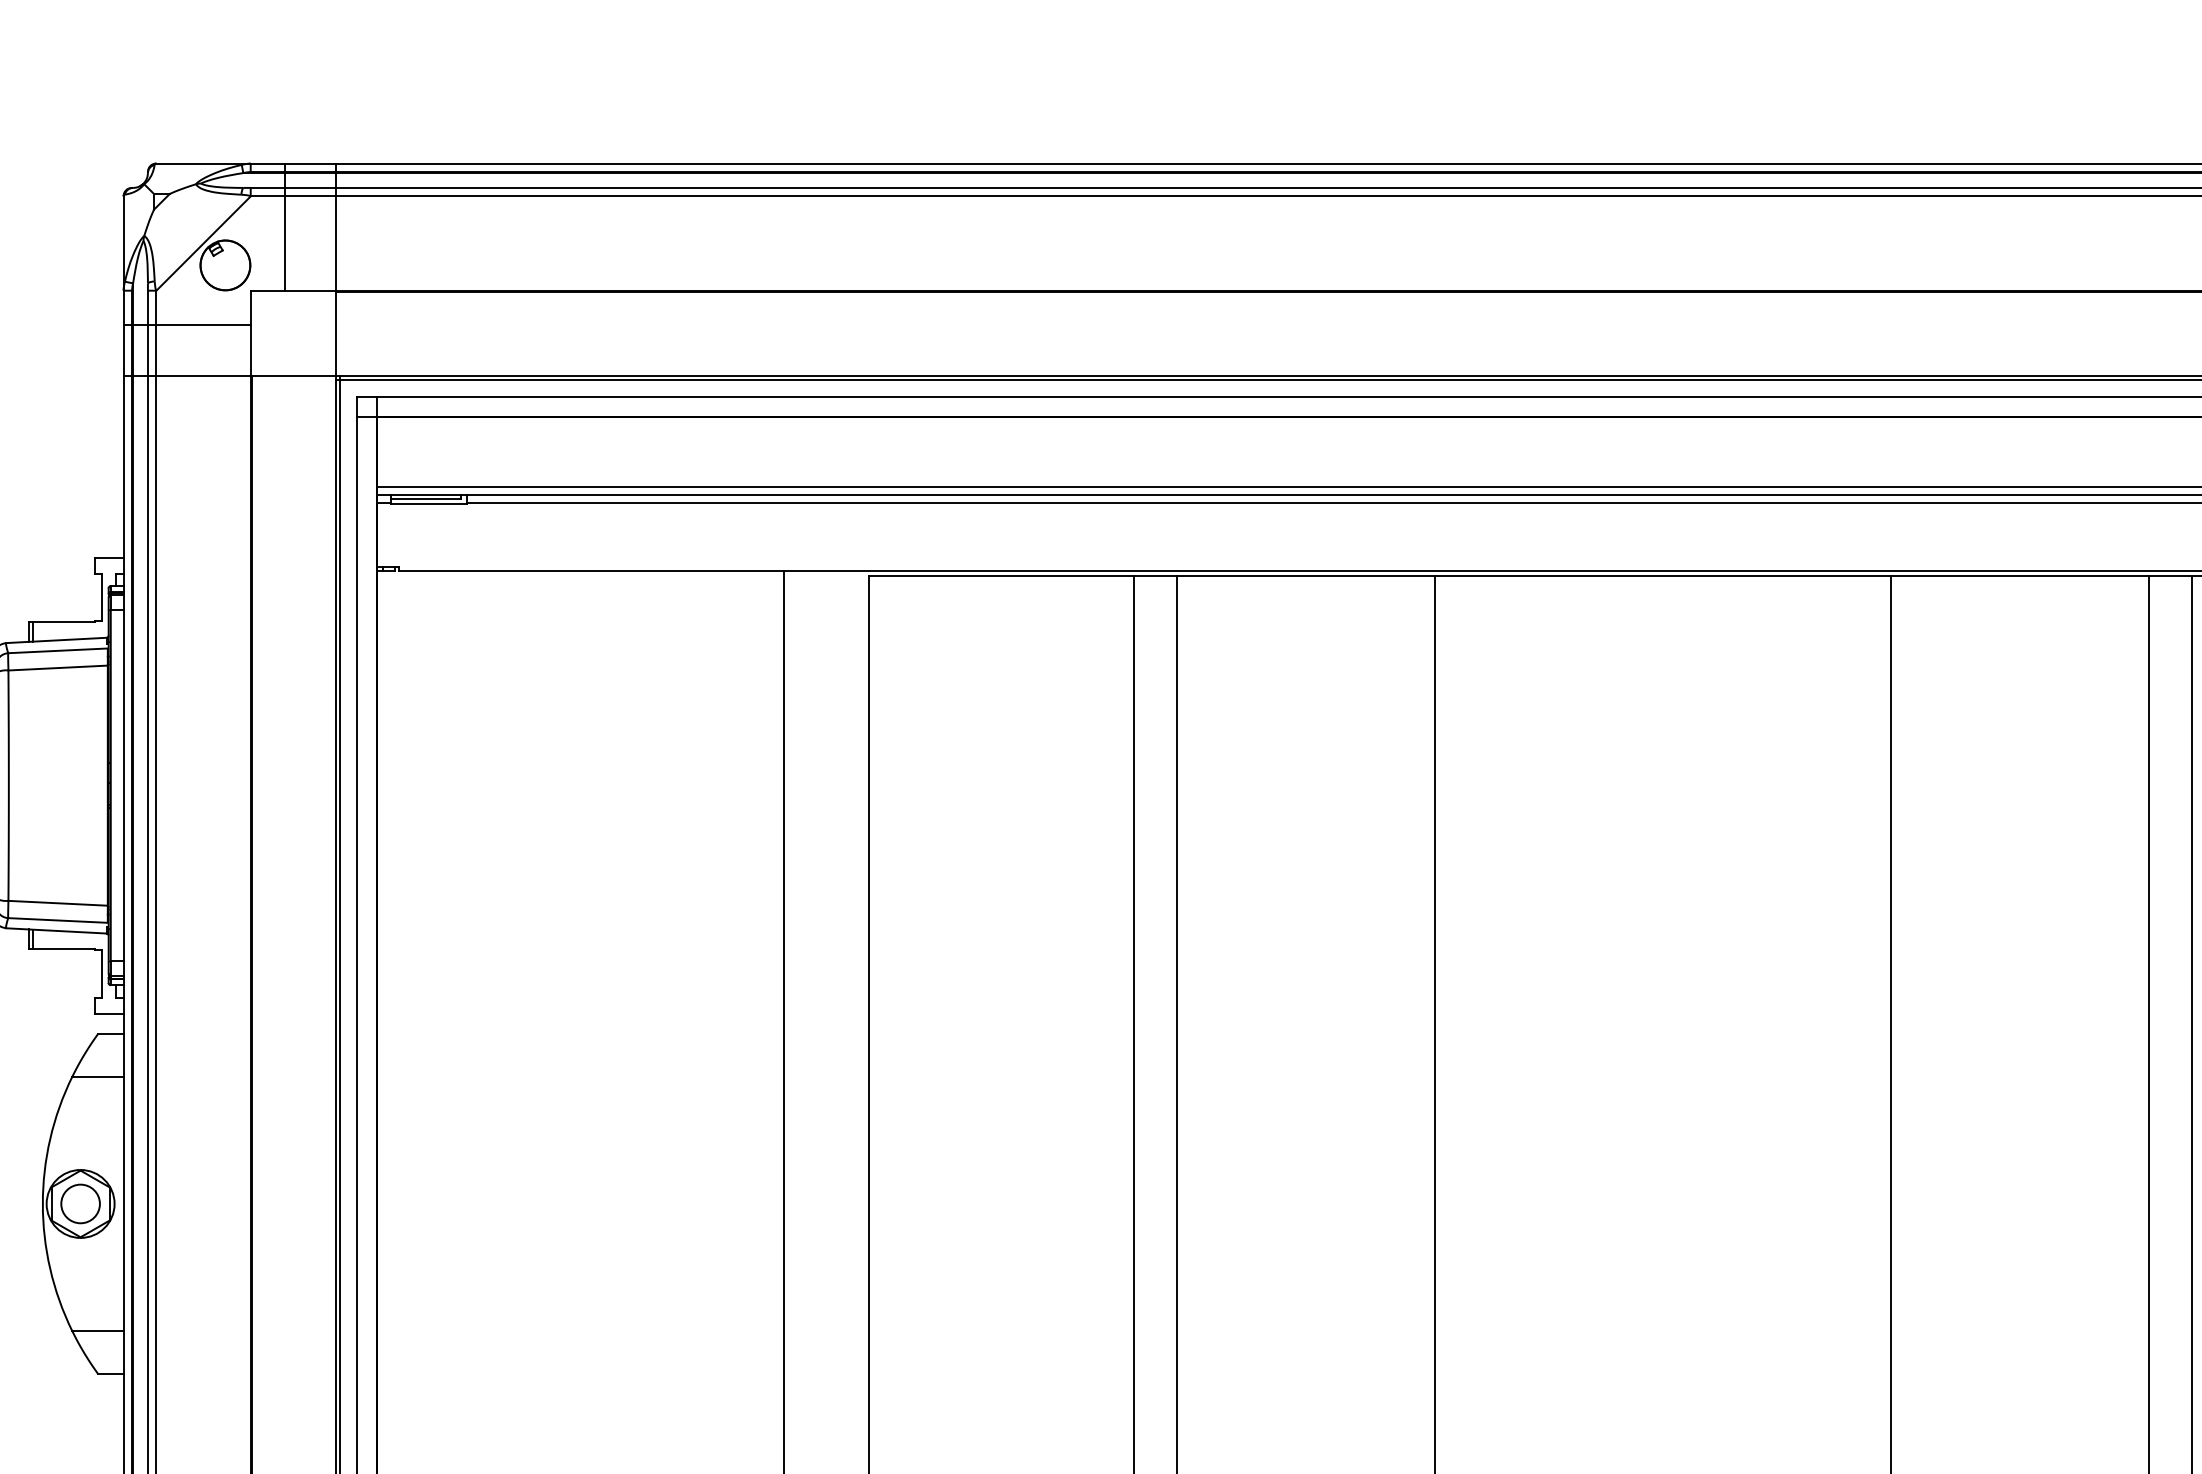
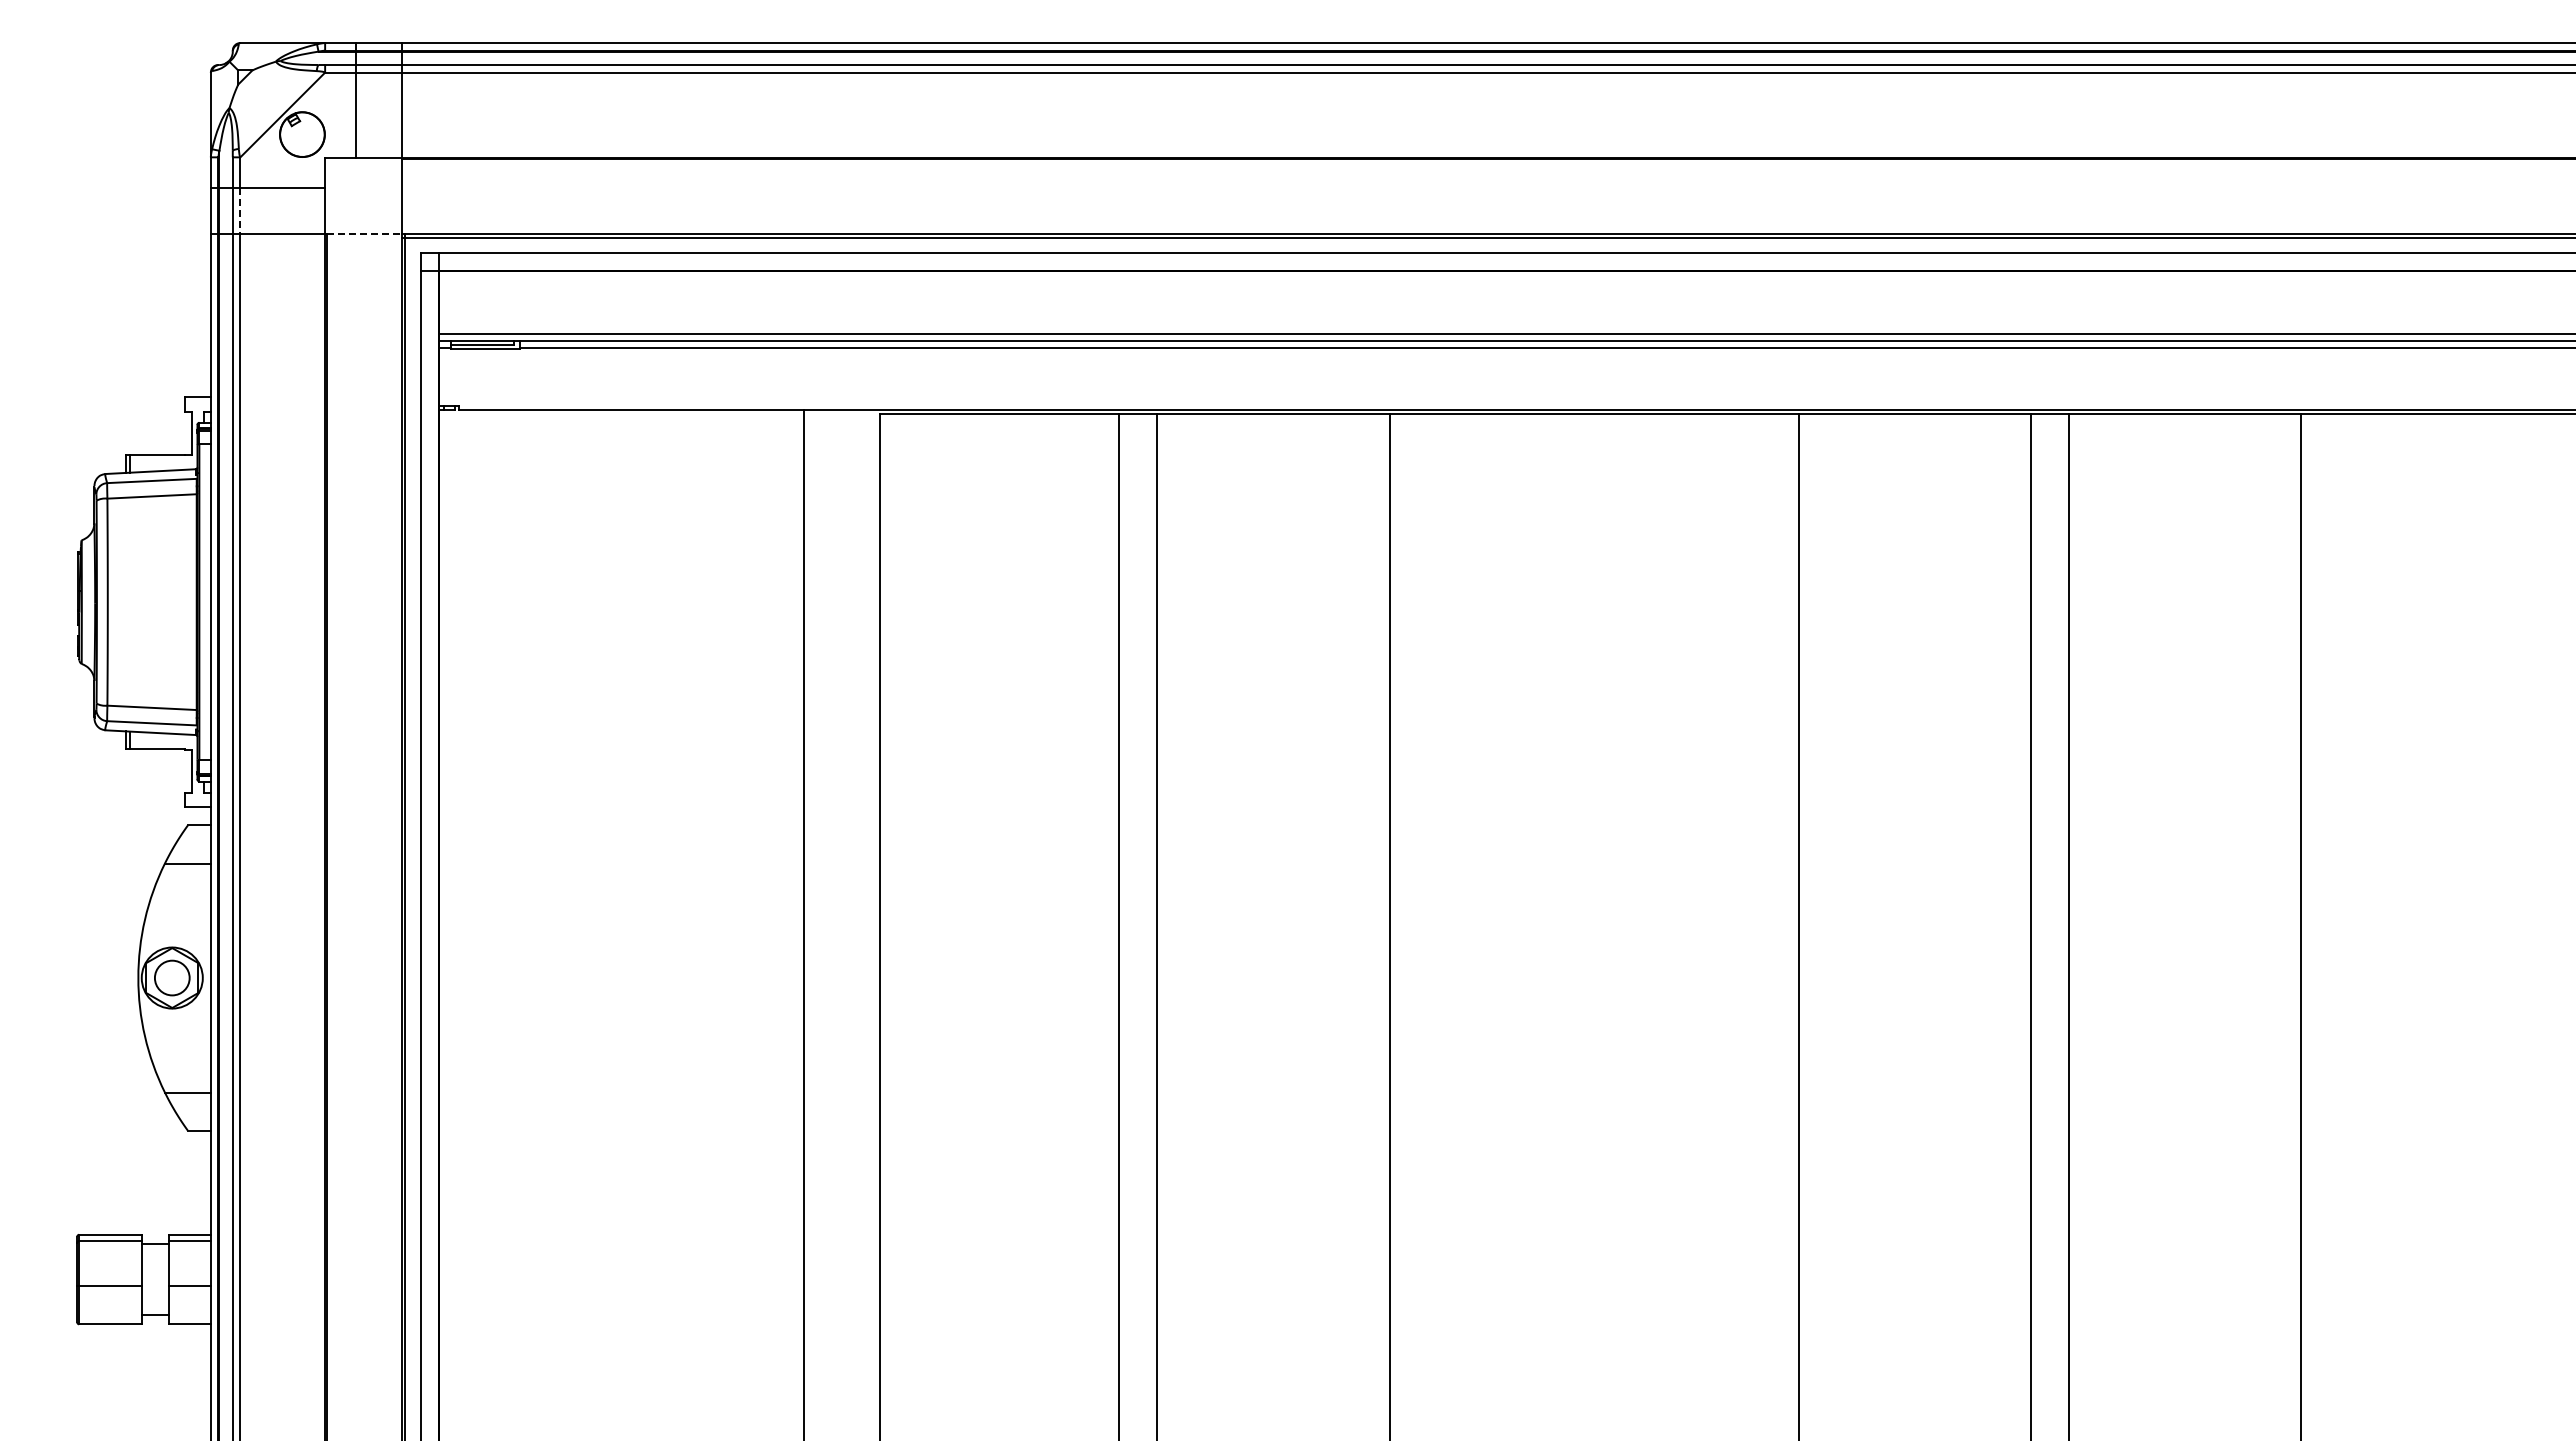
line: (156, 349) -> (240, 210), solid -> dashed
line: (294, 375) -> (364, 233), solid -> dashed

